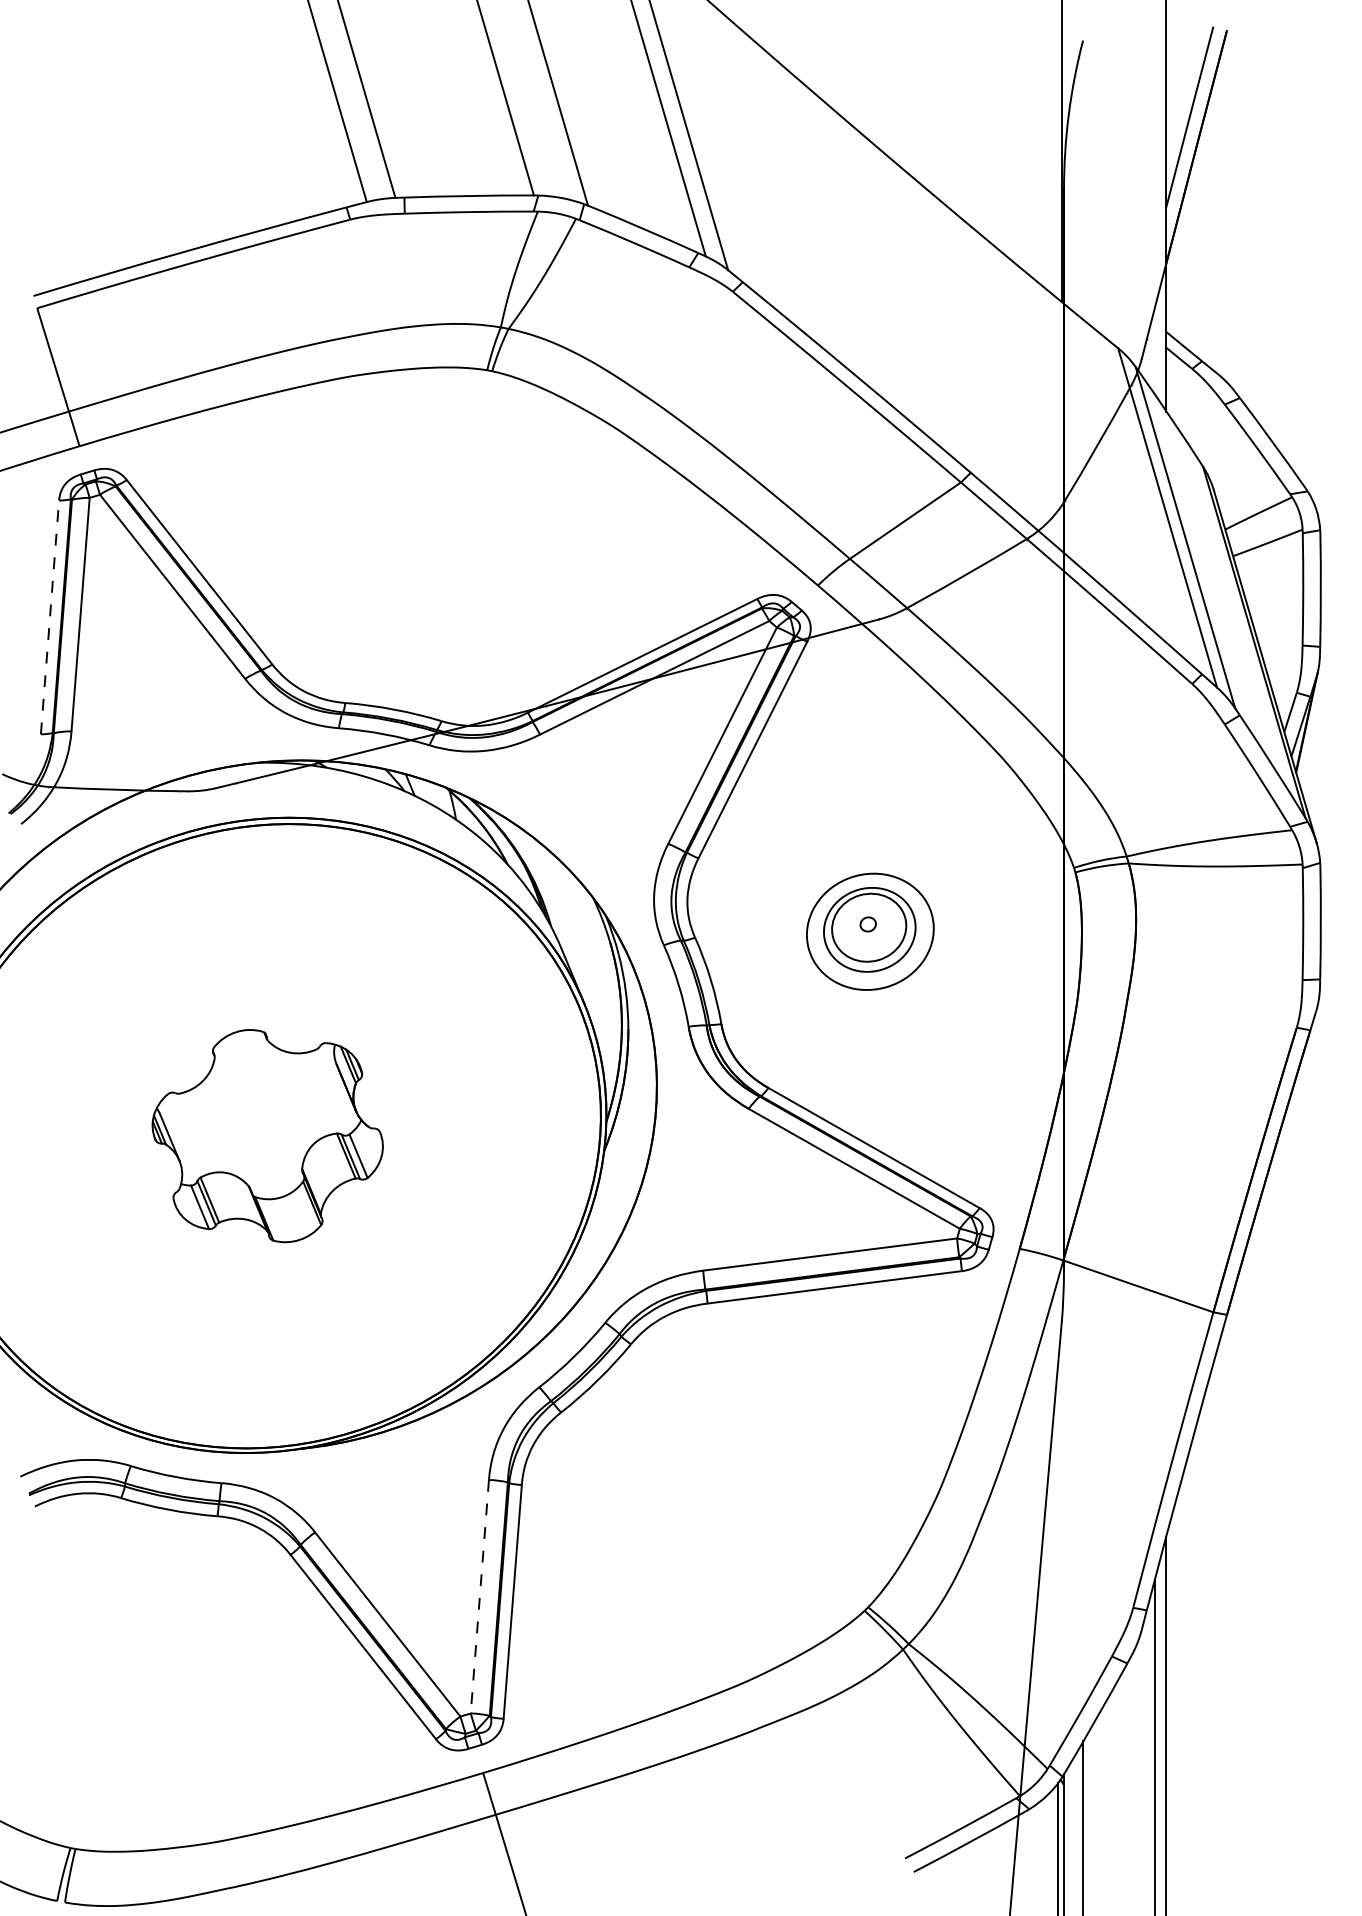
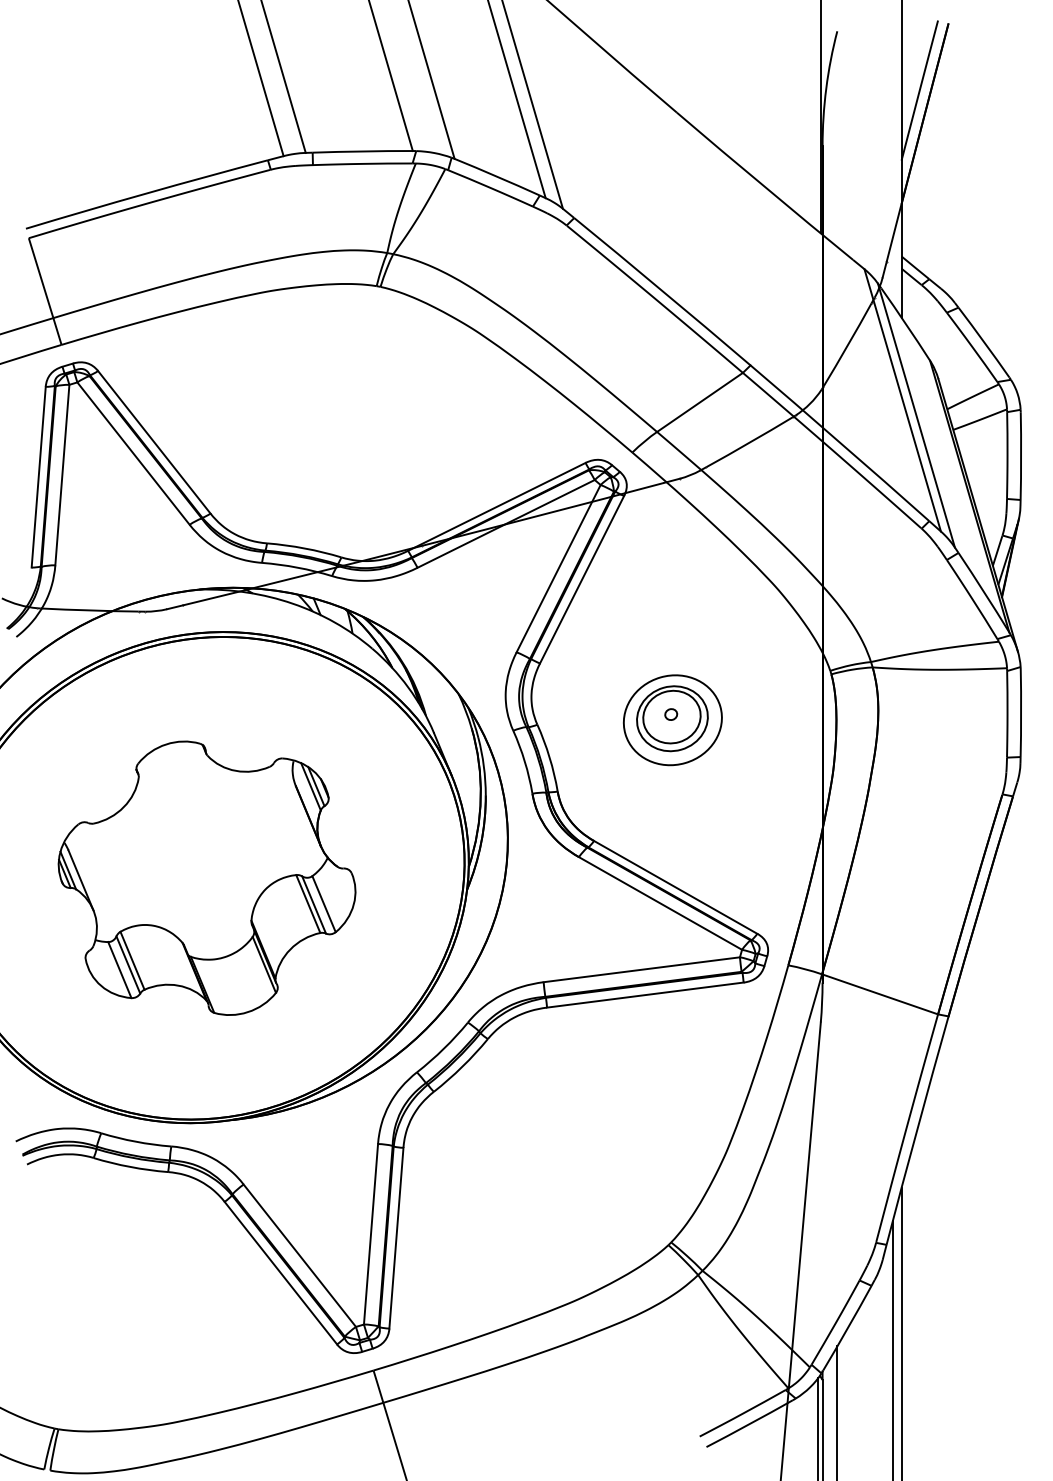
line: (49, 617) -> (38, 477), dashed -> solid
part: (267, 1135) -> (206, 877), size x1.67
line: (480, 1597) -> (371, 1234), dashed -> solid

